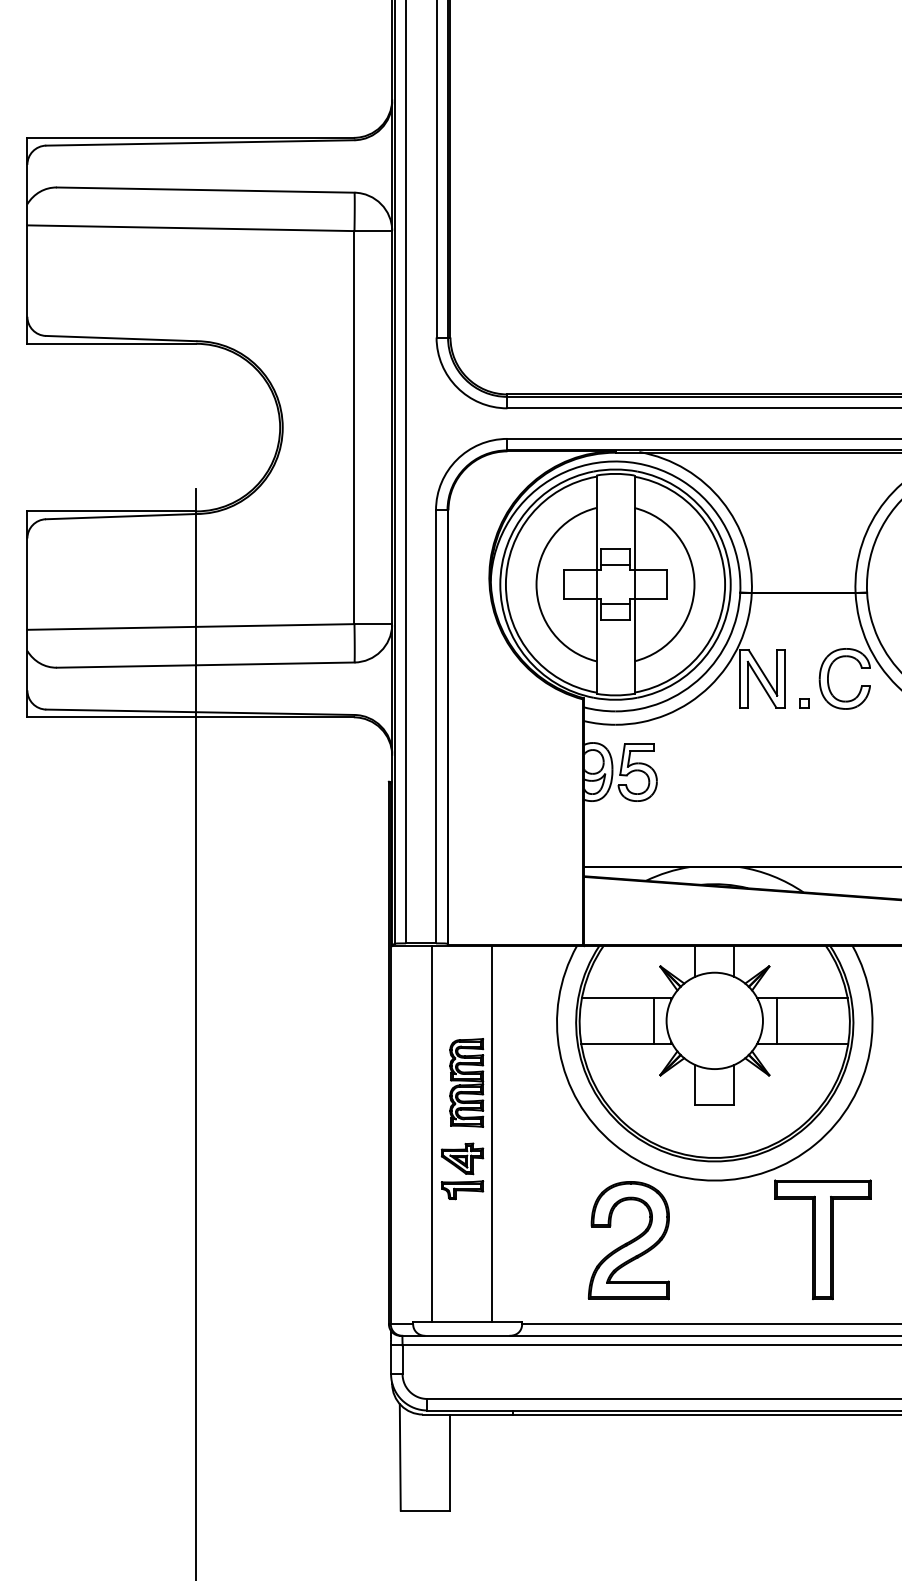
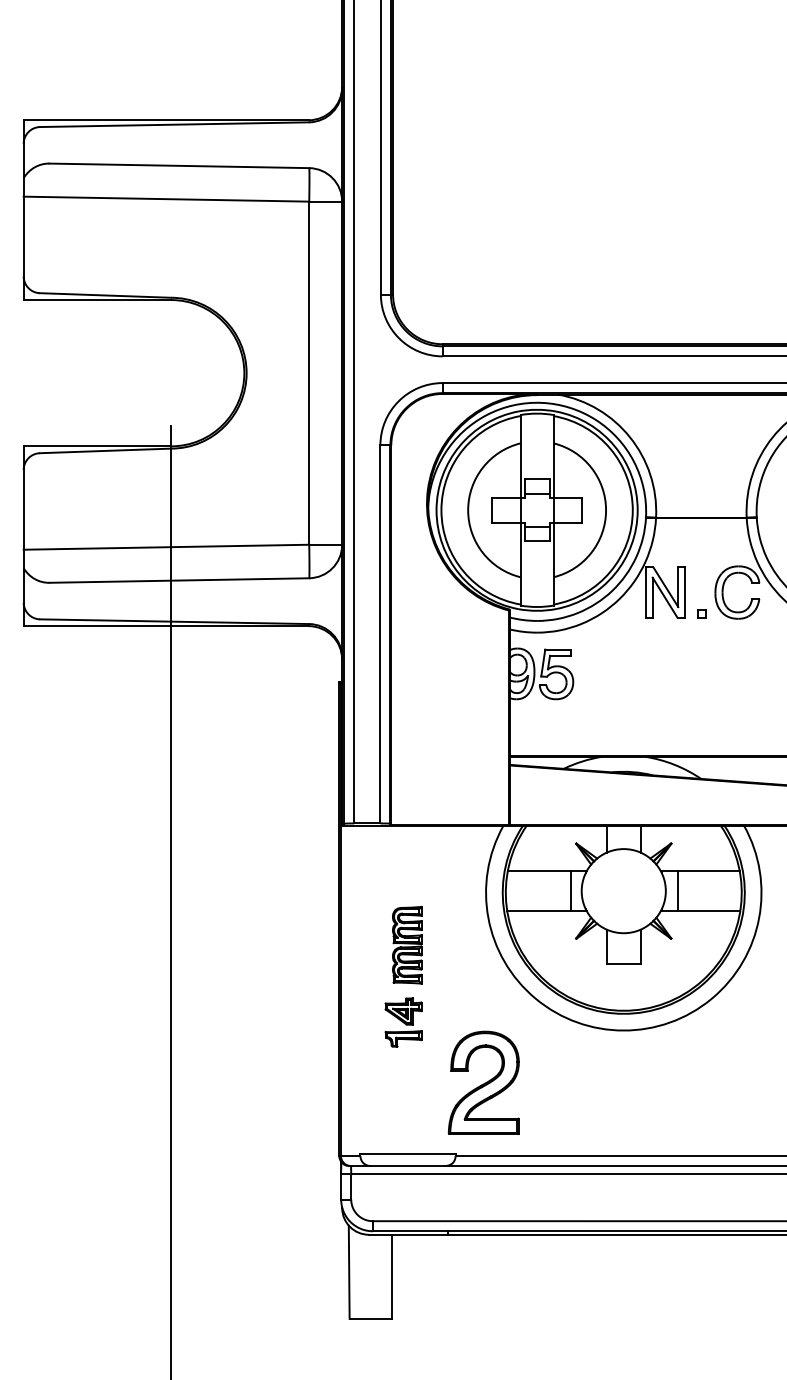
line: (431, 1133) -> (376, 989), removed
line: (492, 1133) -> (429, 989), removed
part: (628, 1240) -> (483, 1082), moved
part: (822, 1240) -> (717, 1082), removed

